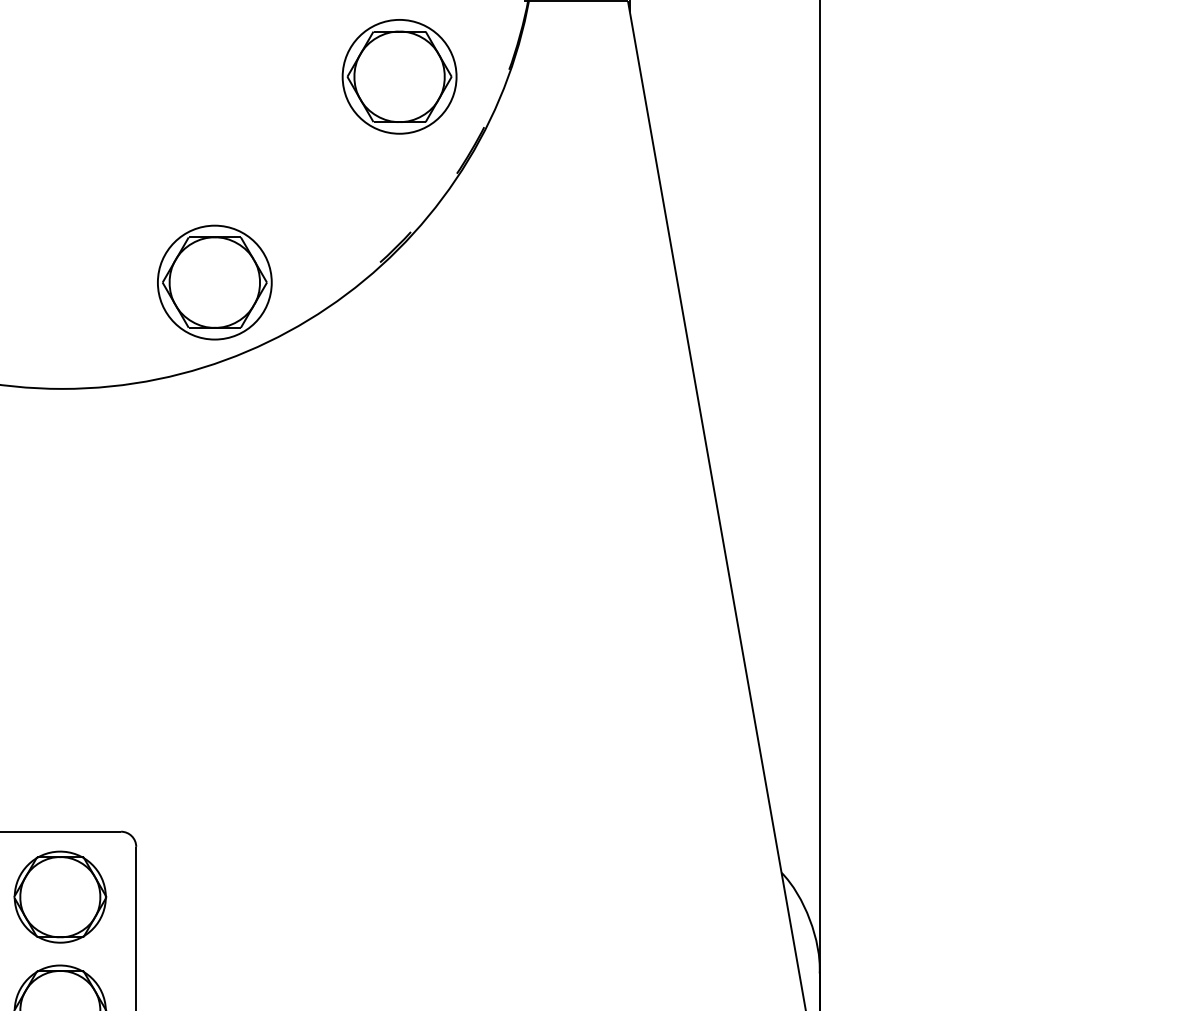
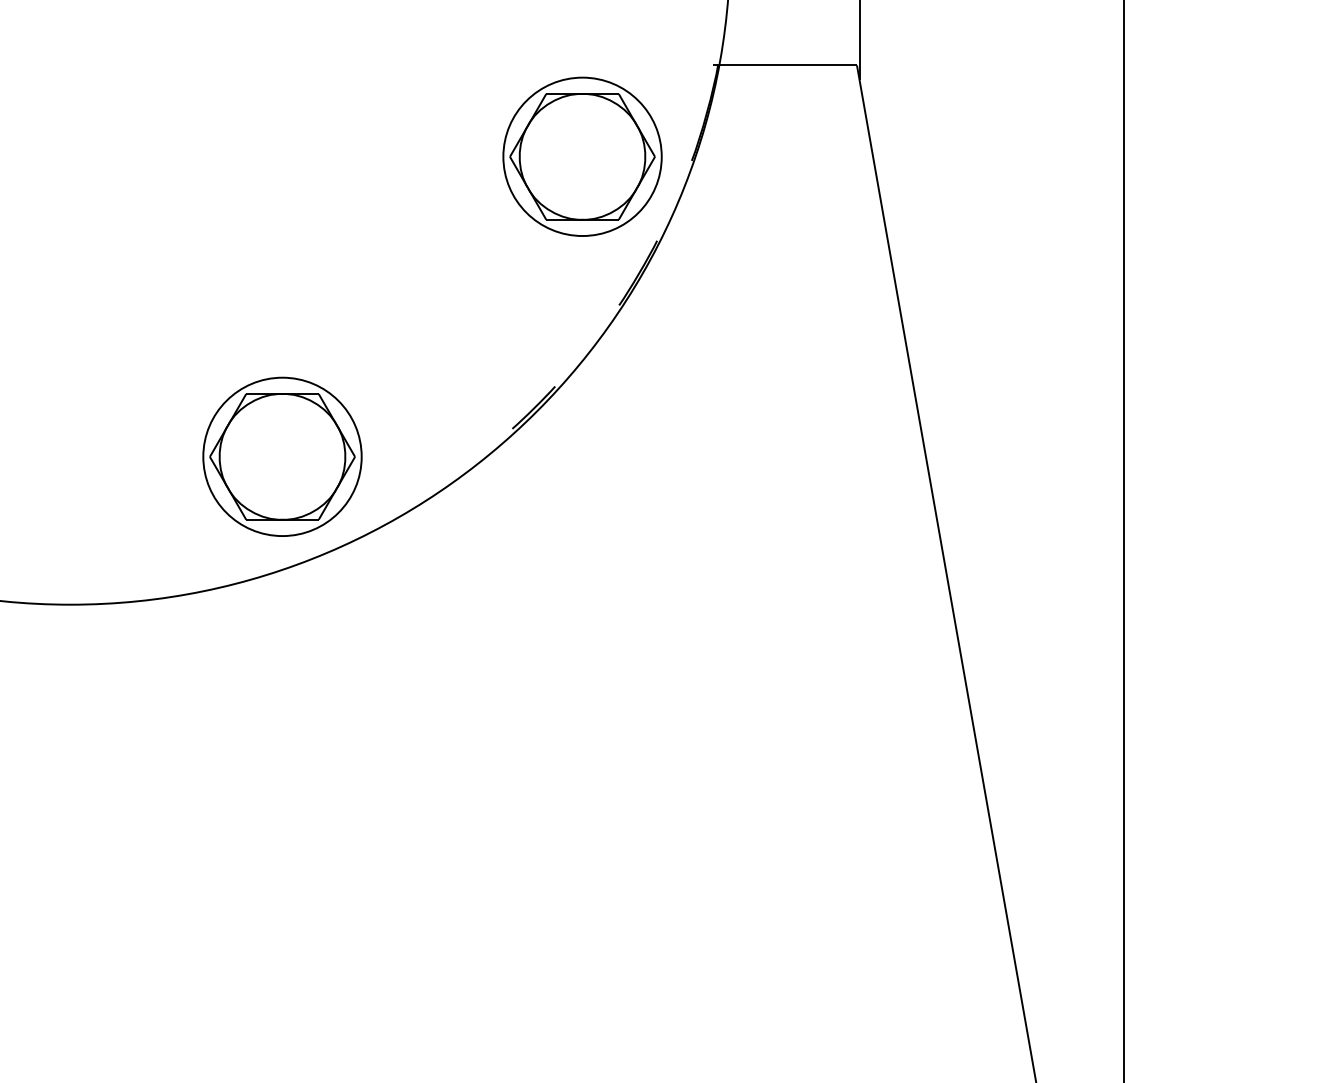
part: (399, 76) -> (582, 156), moved

